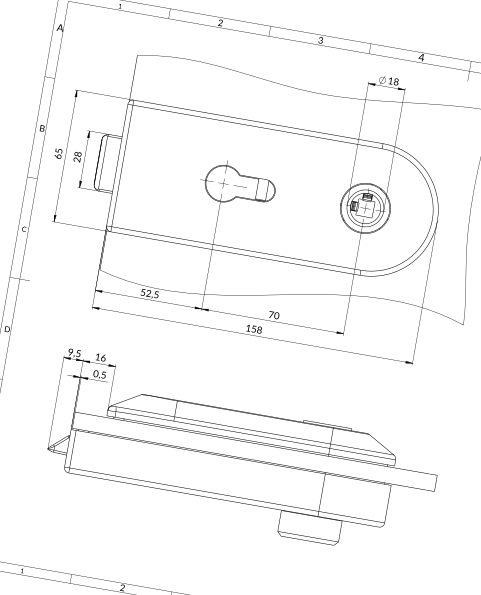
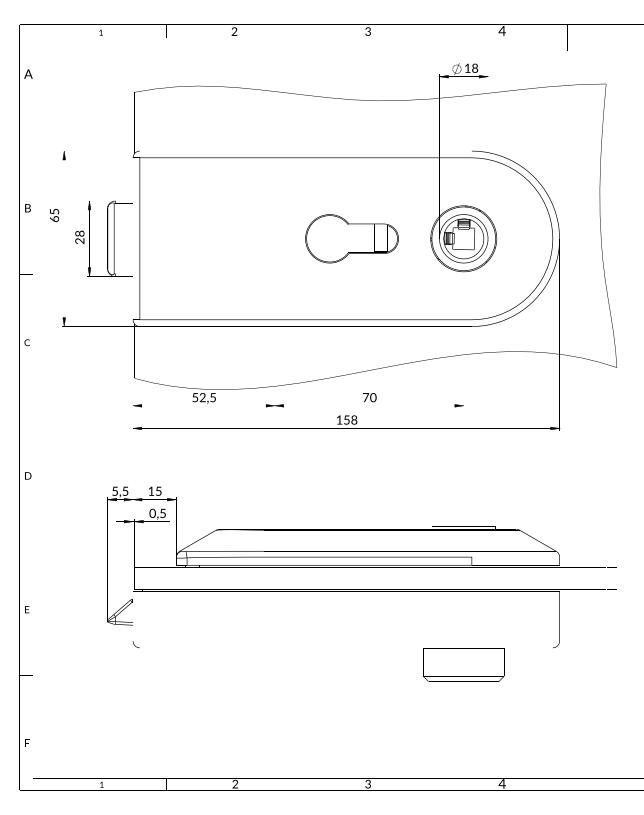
text: (58, 153) -> (54, 215), moved
part: (239, 186) -> (351, 238), moved
text: (70, 351) -> (114, 490), 9,5 -> 5,5
text: (103, 357) -> (158, 490), 16 -> 15

